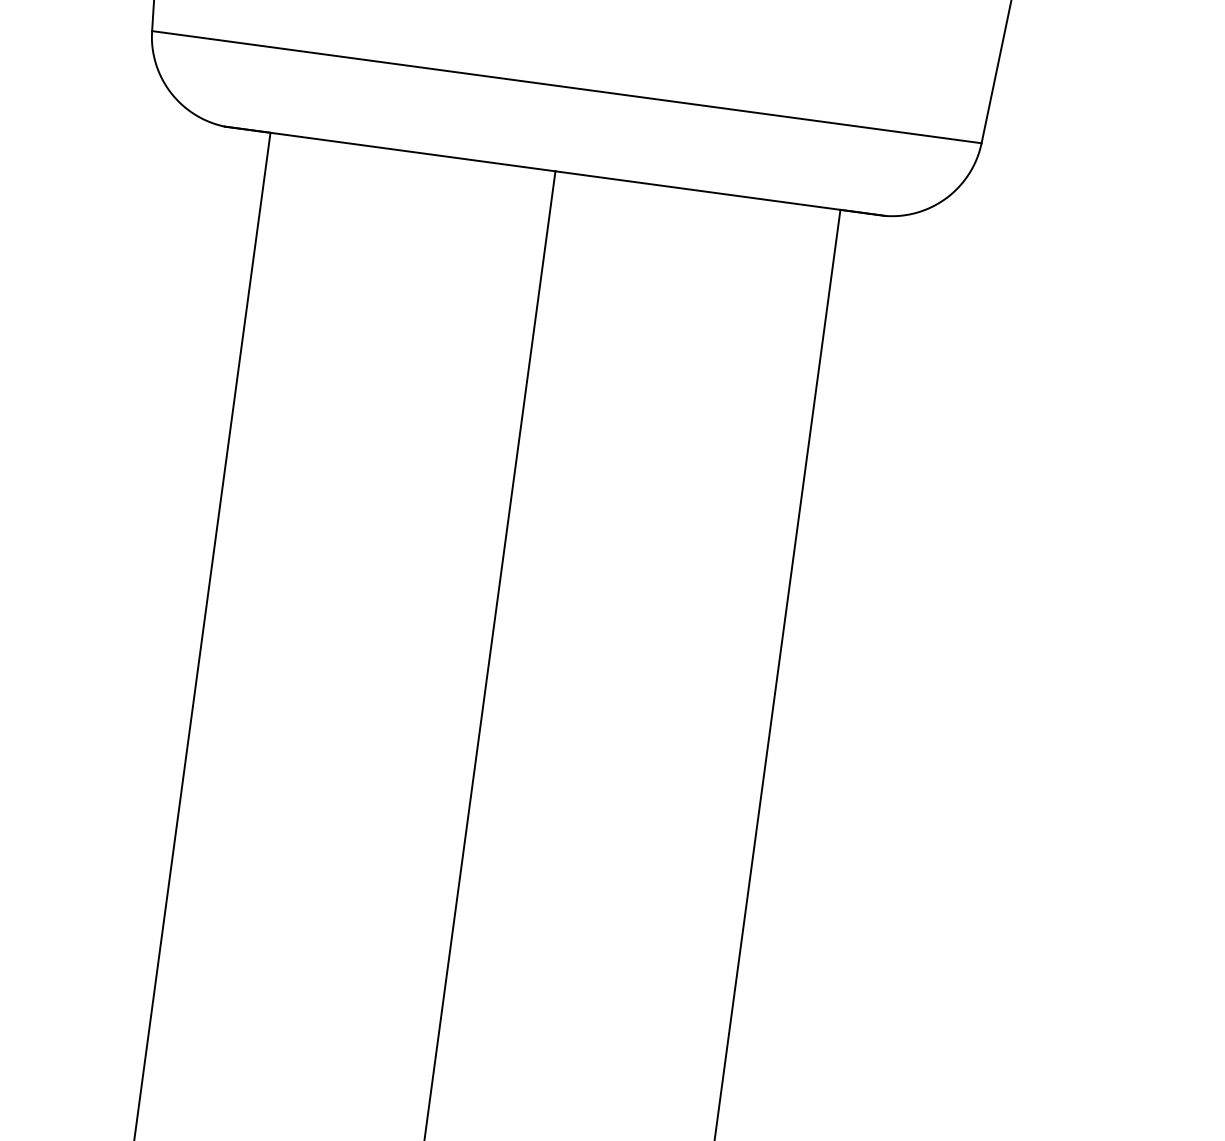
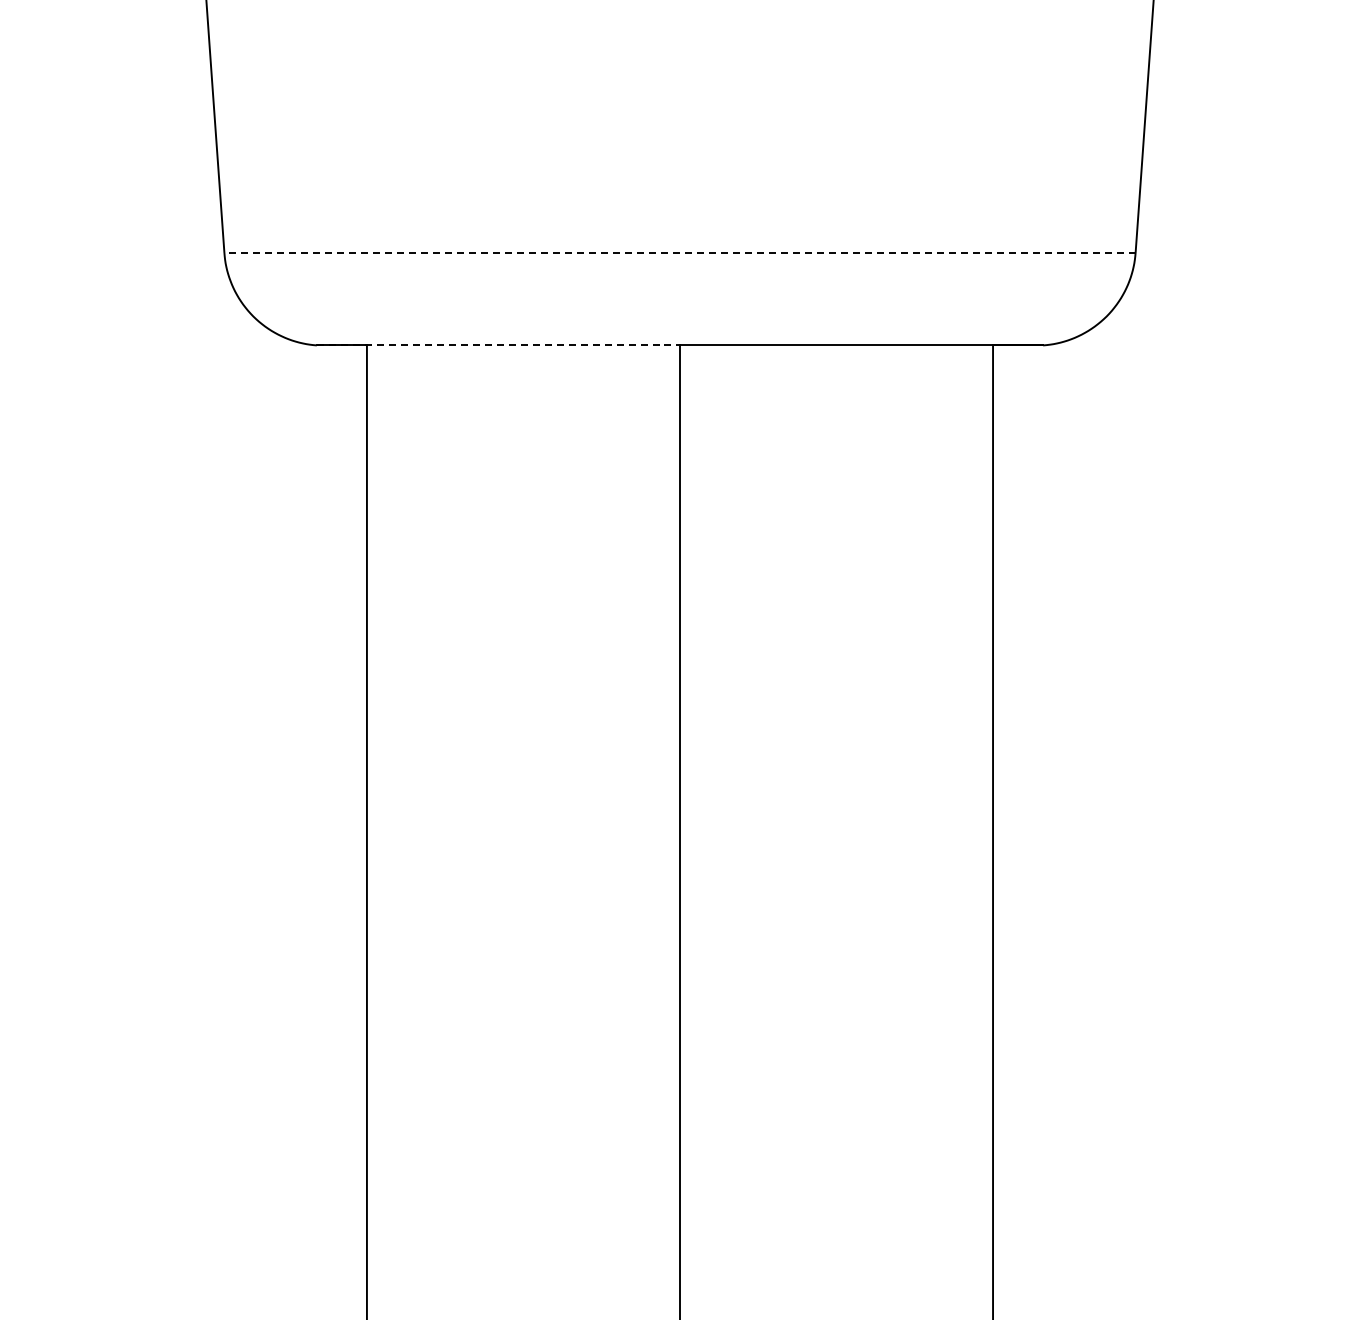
line: (567, 86) -> (680, 252), solid -> dashed
line: (390, 149) -> (498, 345), solid -> dashed

